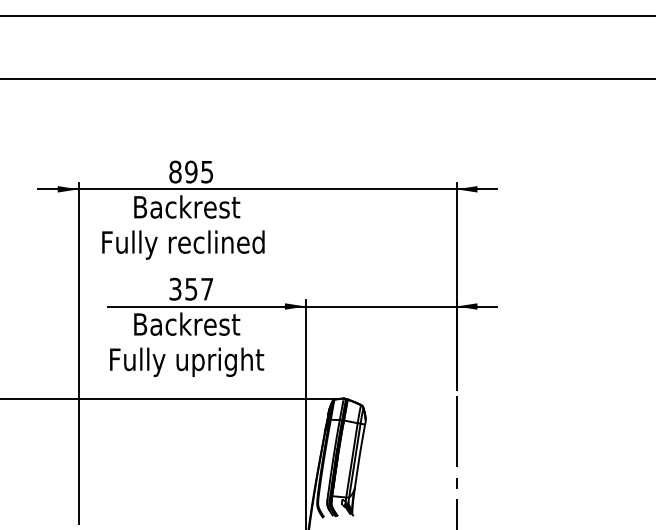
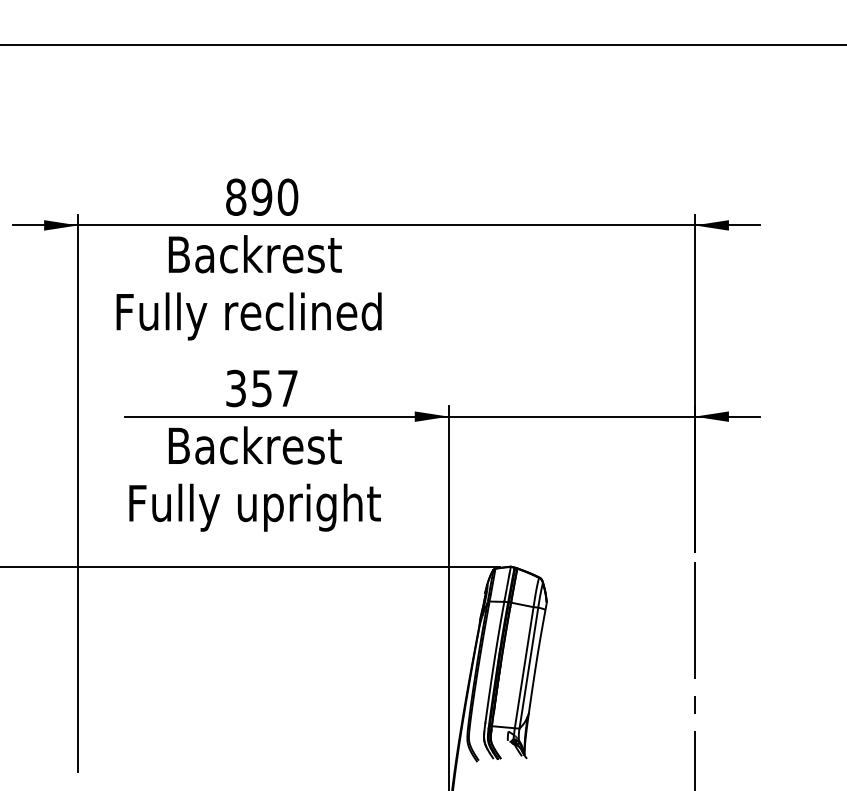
text: (207, 171) -> (288, 196), 895 -> 890

